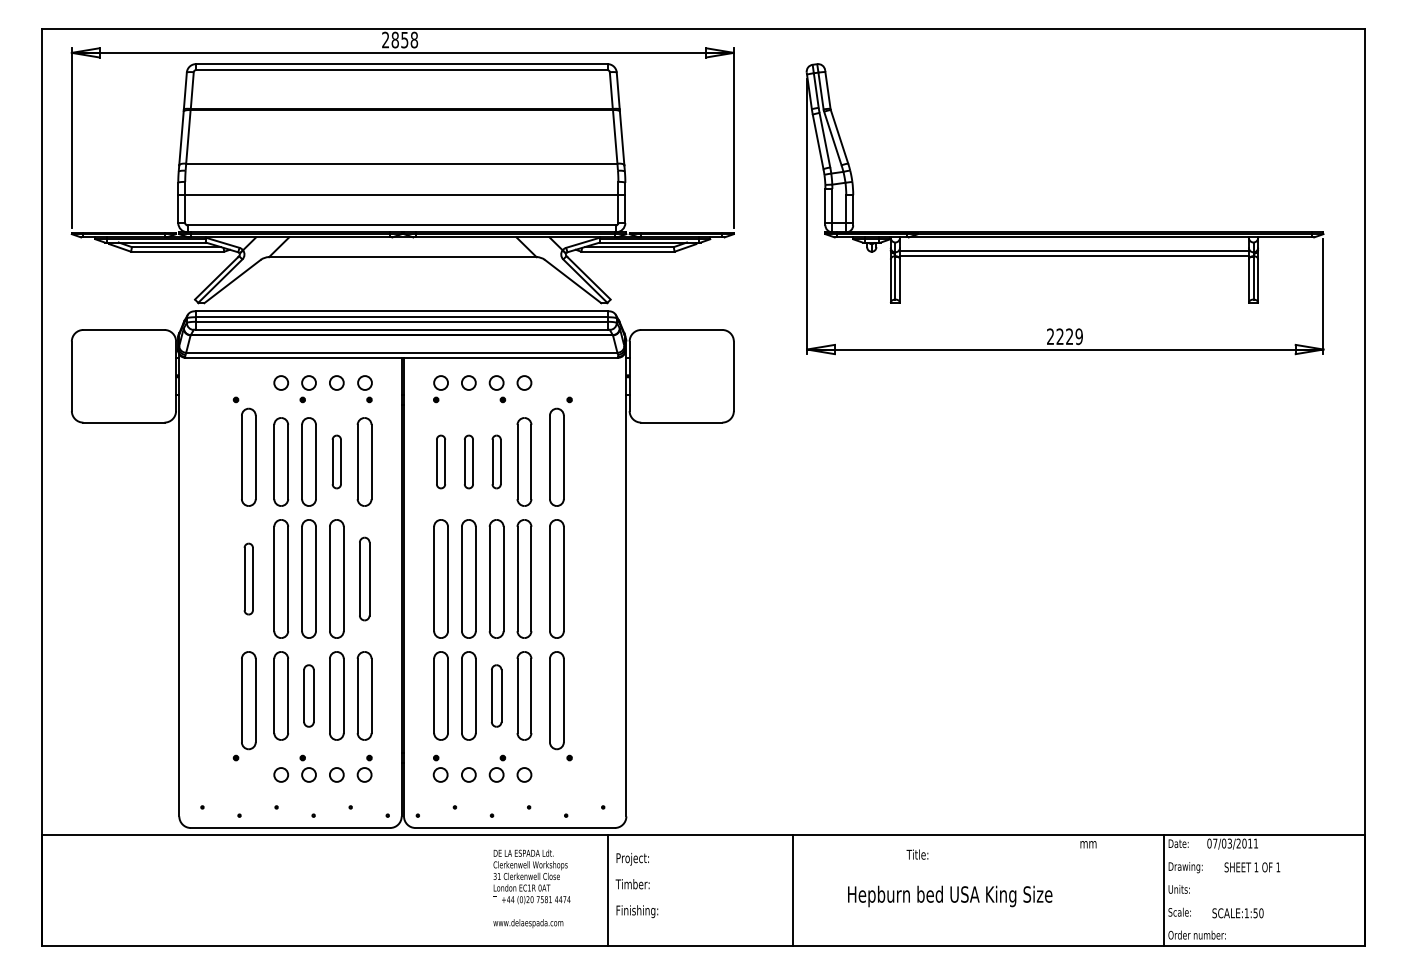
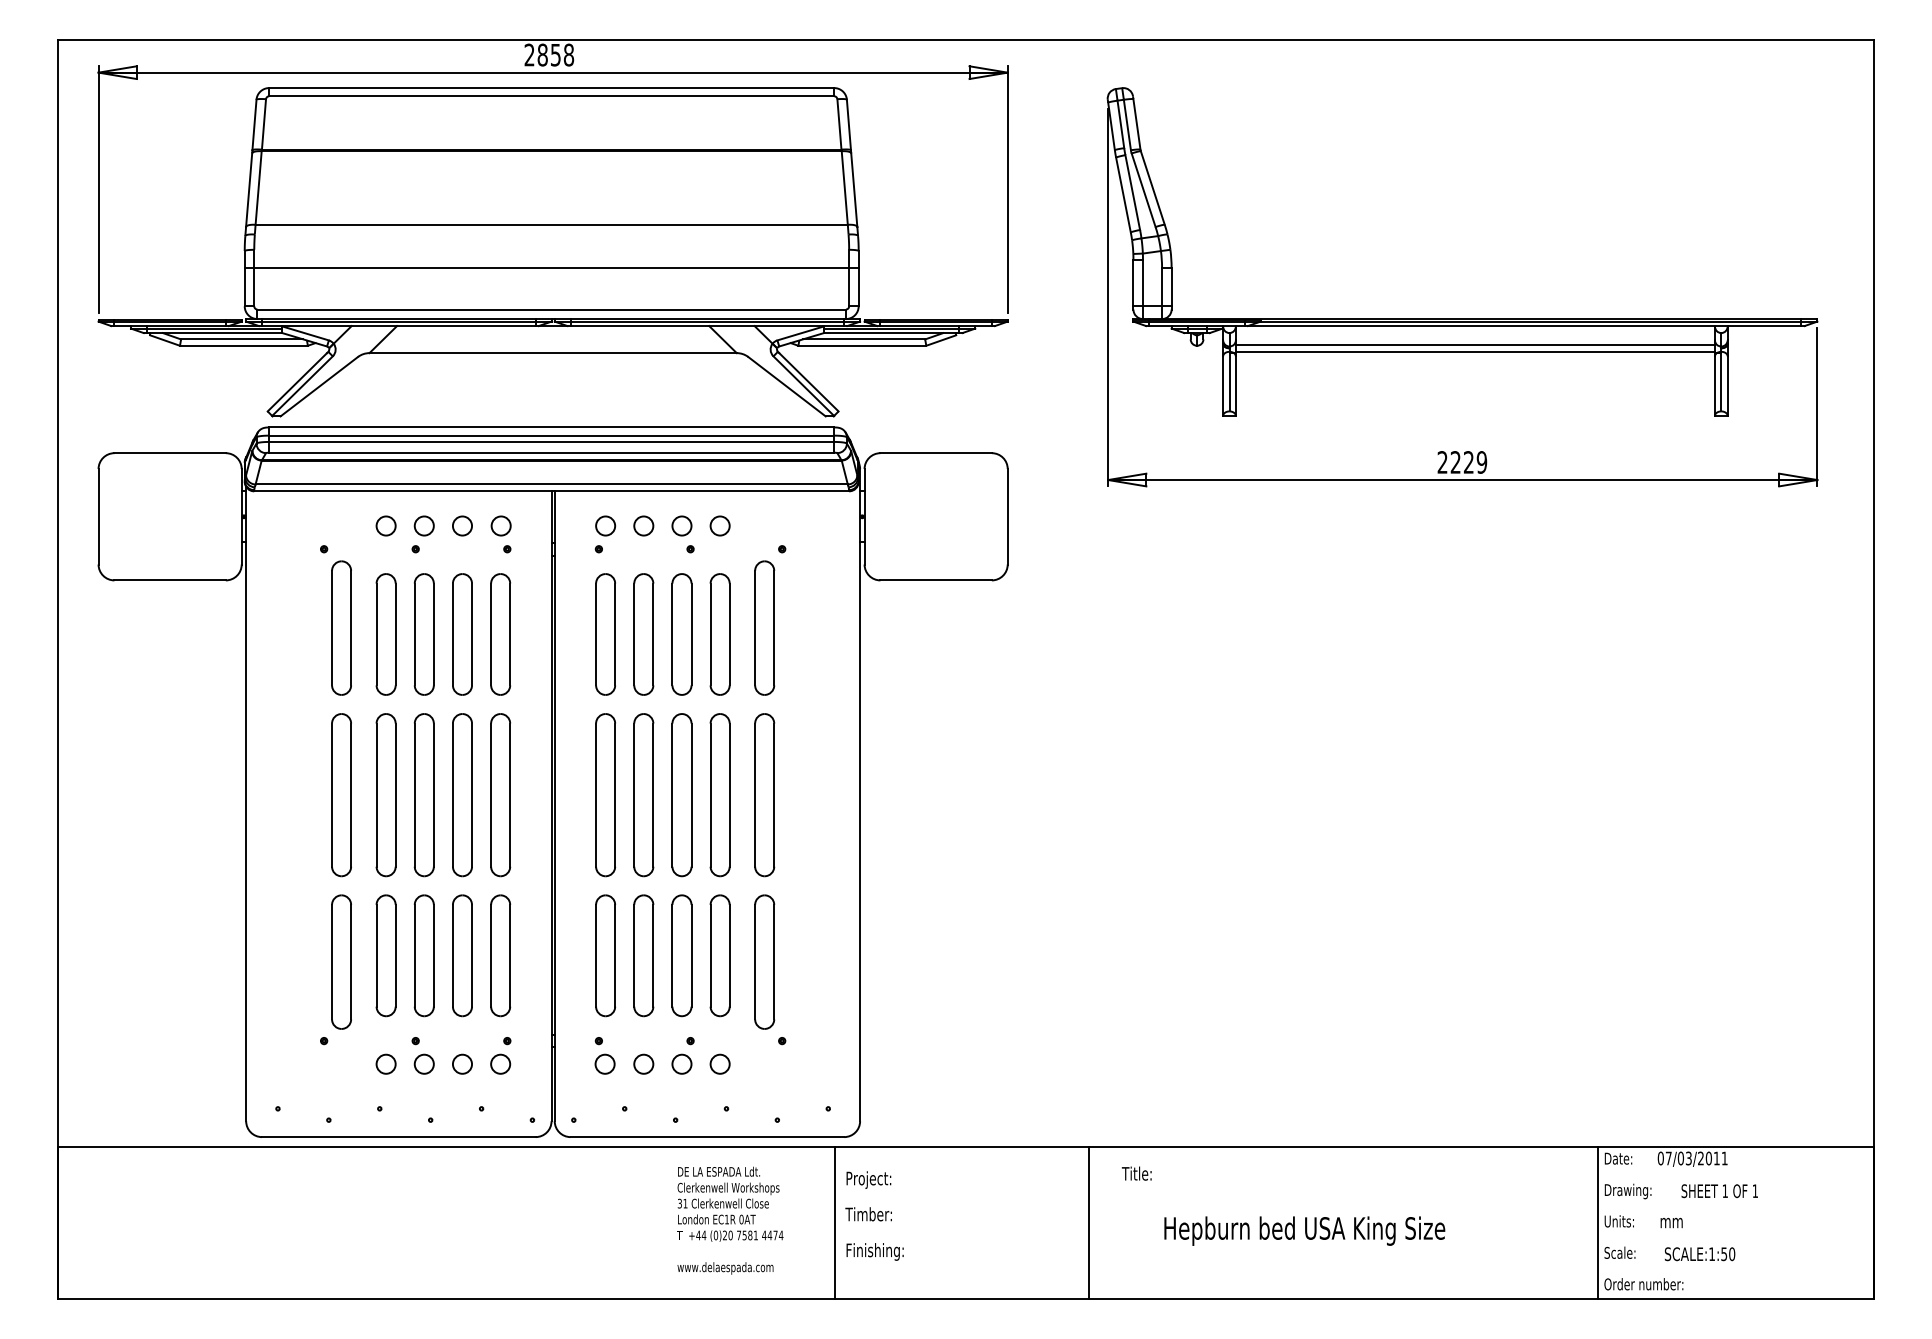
part: (336, 462) -> (462, 634), size x1.67
part: (440, 462) -> (605, 634), size x1.67
part: (468, 462) -> (643, 634), size x1.67
part: (496, 462) -> (681, 634), size x1.67
part: (248, 579) -> (341, 795), size x1.67
part: (364, 579) -> (500, 795), size x1.43
part: (308, 695) -> (423, 955), size x1.43
part: (496, 695) -> (681, 955), size x1.43
text: (1088, 844) -> (1671, 1222), moved
text: (917, 854) -> (1136, 1173), moved

